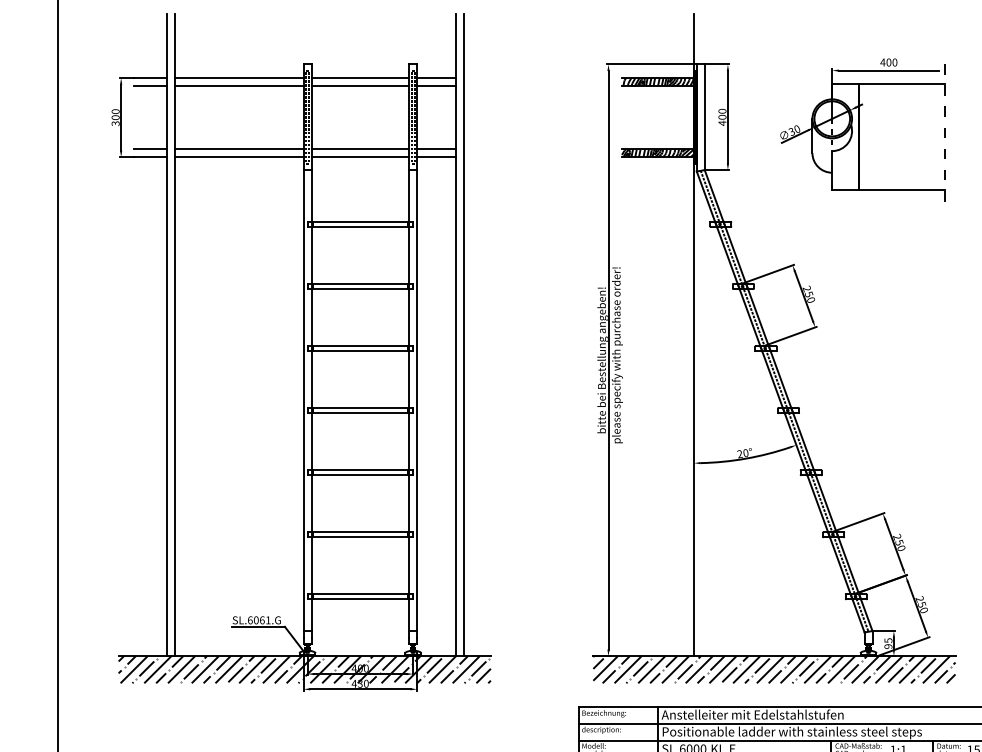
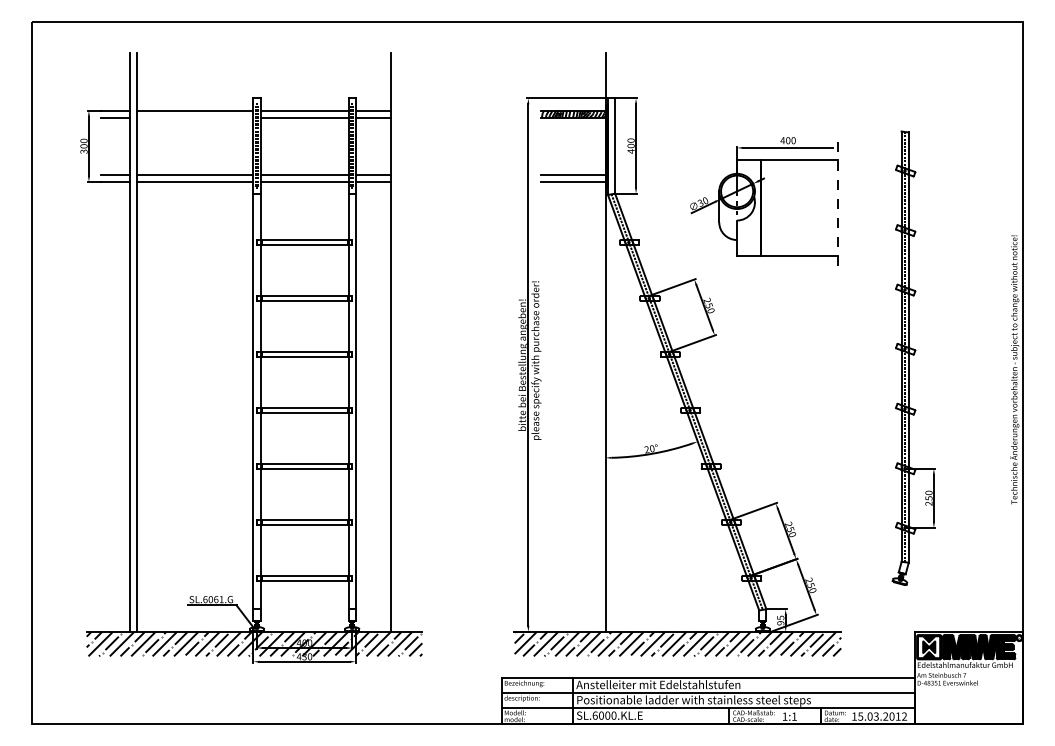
line: (239, 85) -> (195, 117), removed
part: (862, 130) -> (764, 201), moved
hatch: (657, 153) -> (572, 178), removed
line: (463, 334) -> (397, 341), removed

